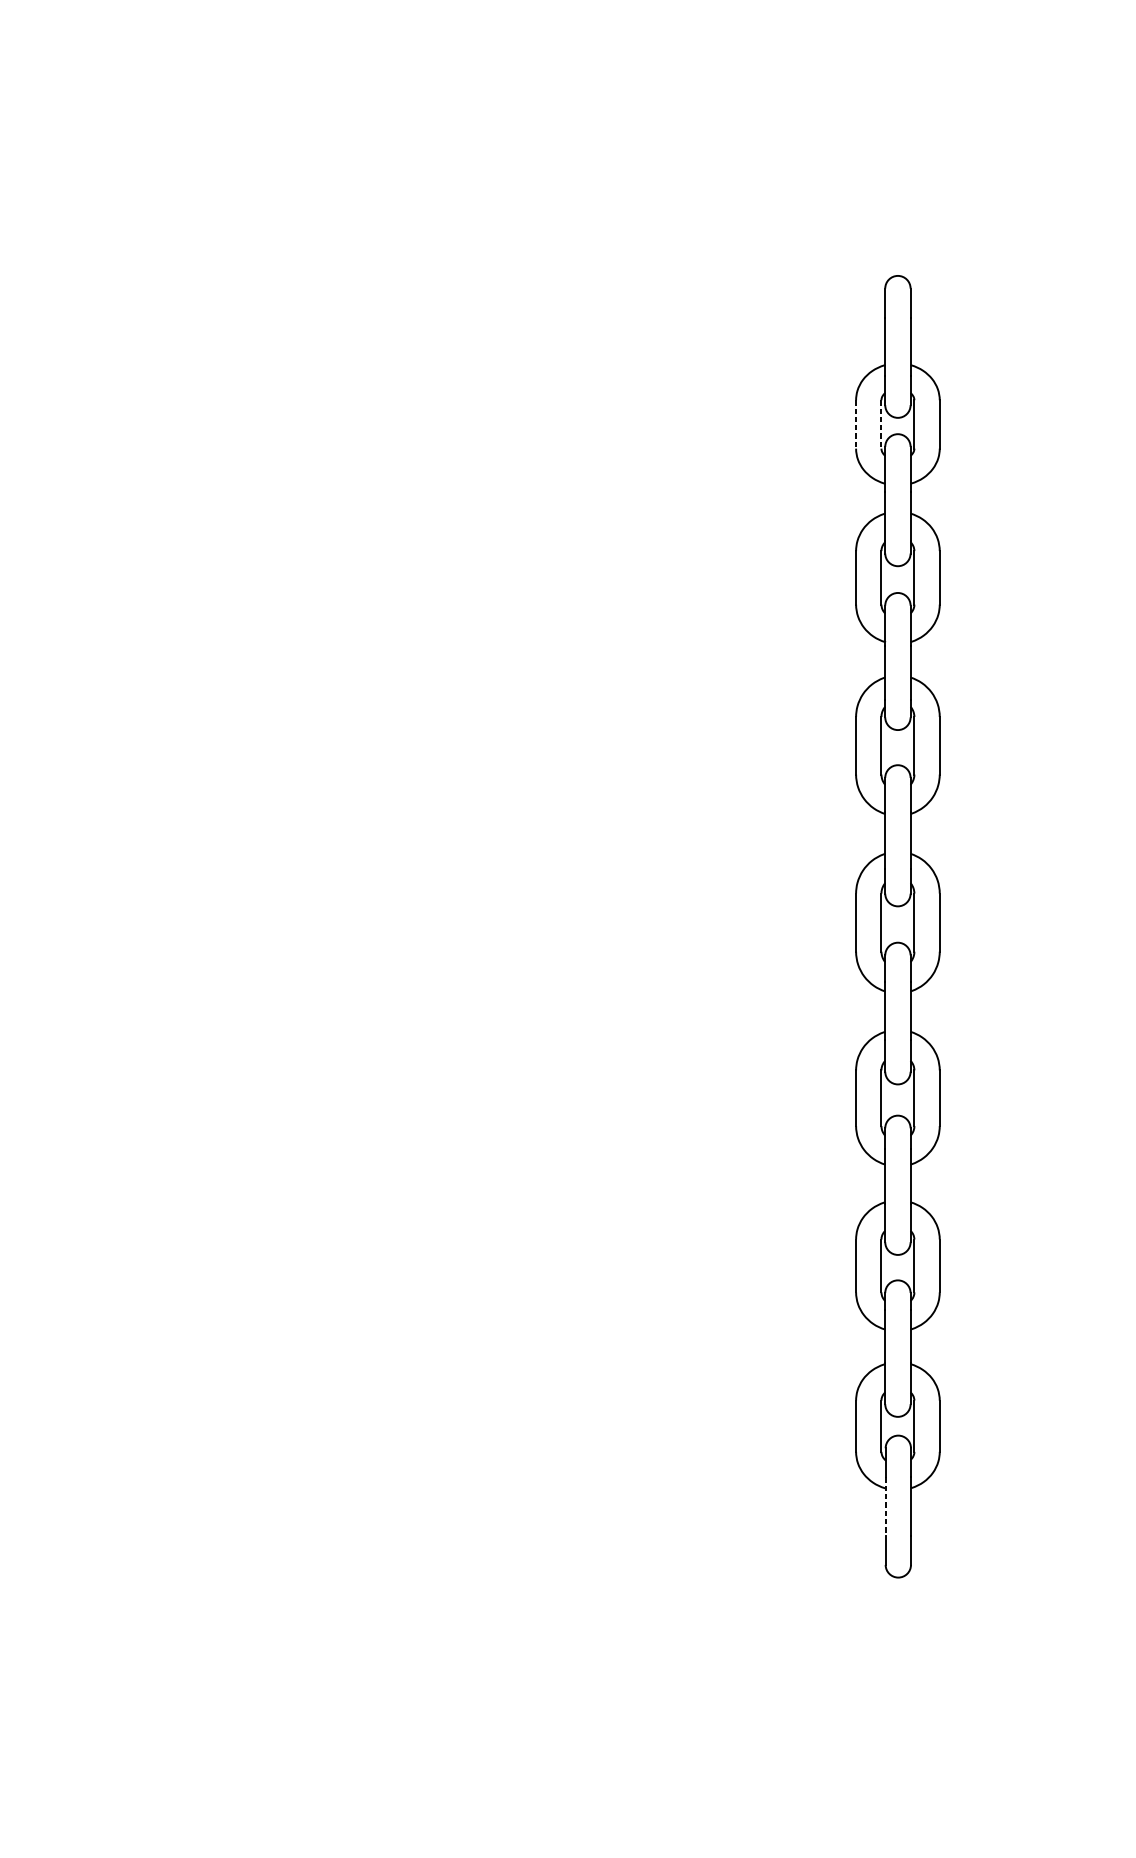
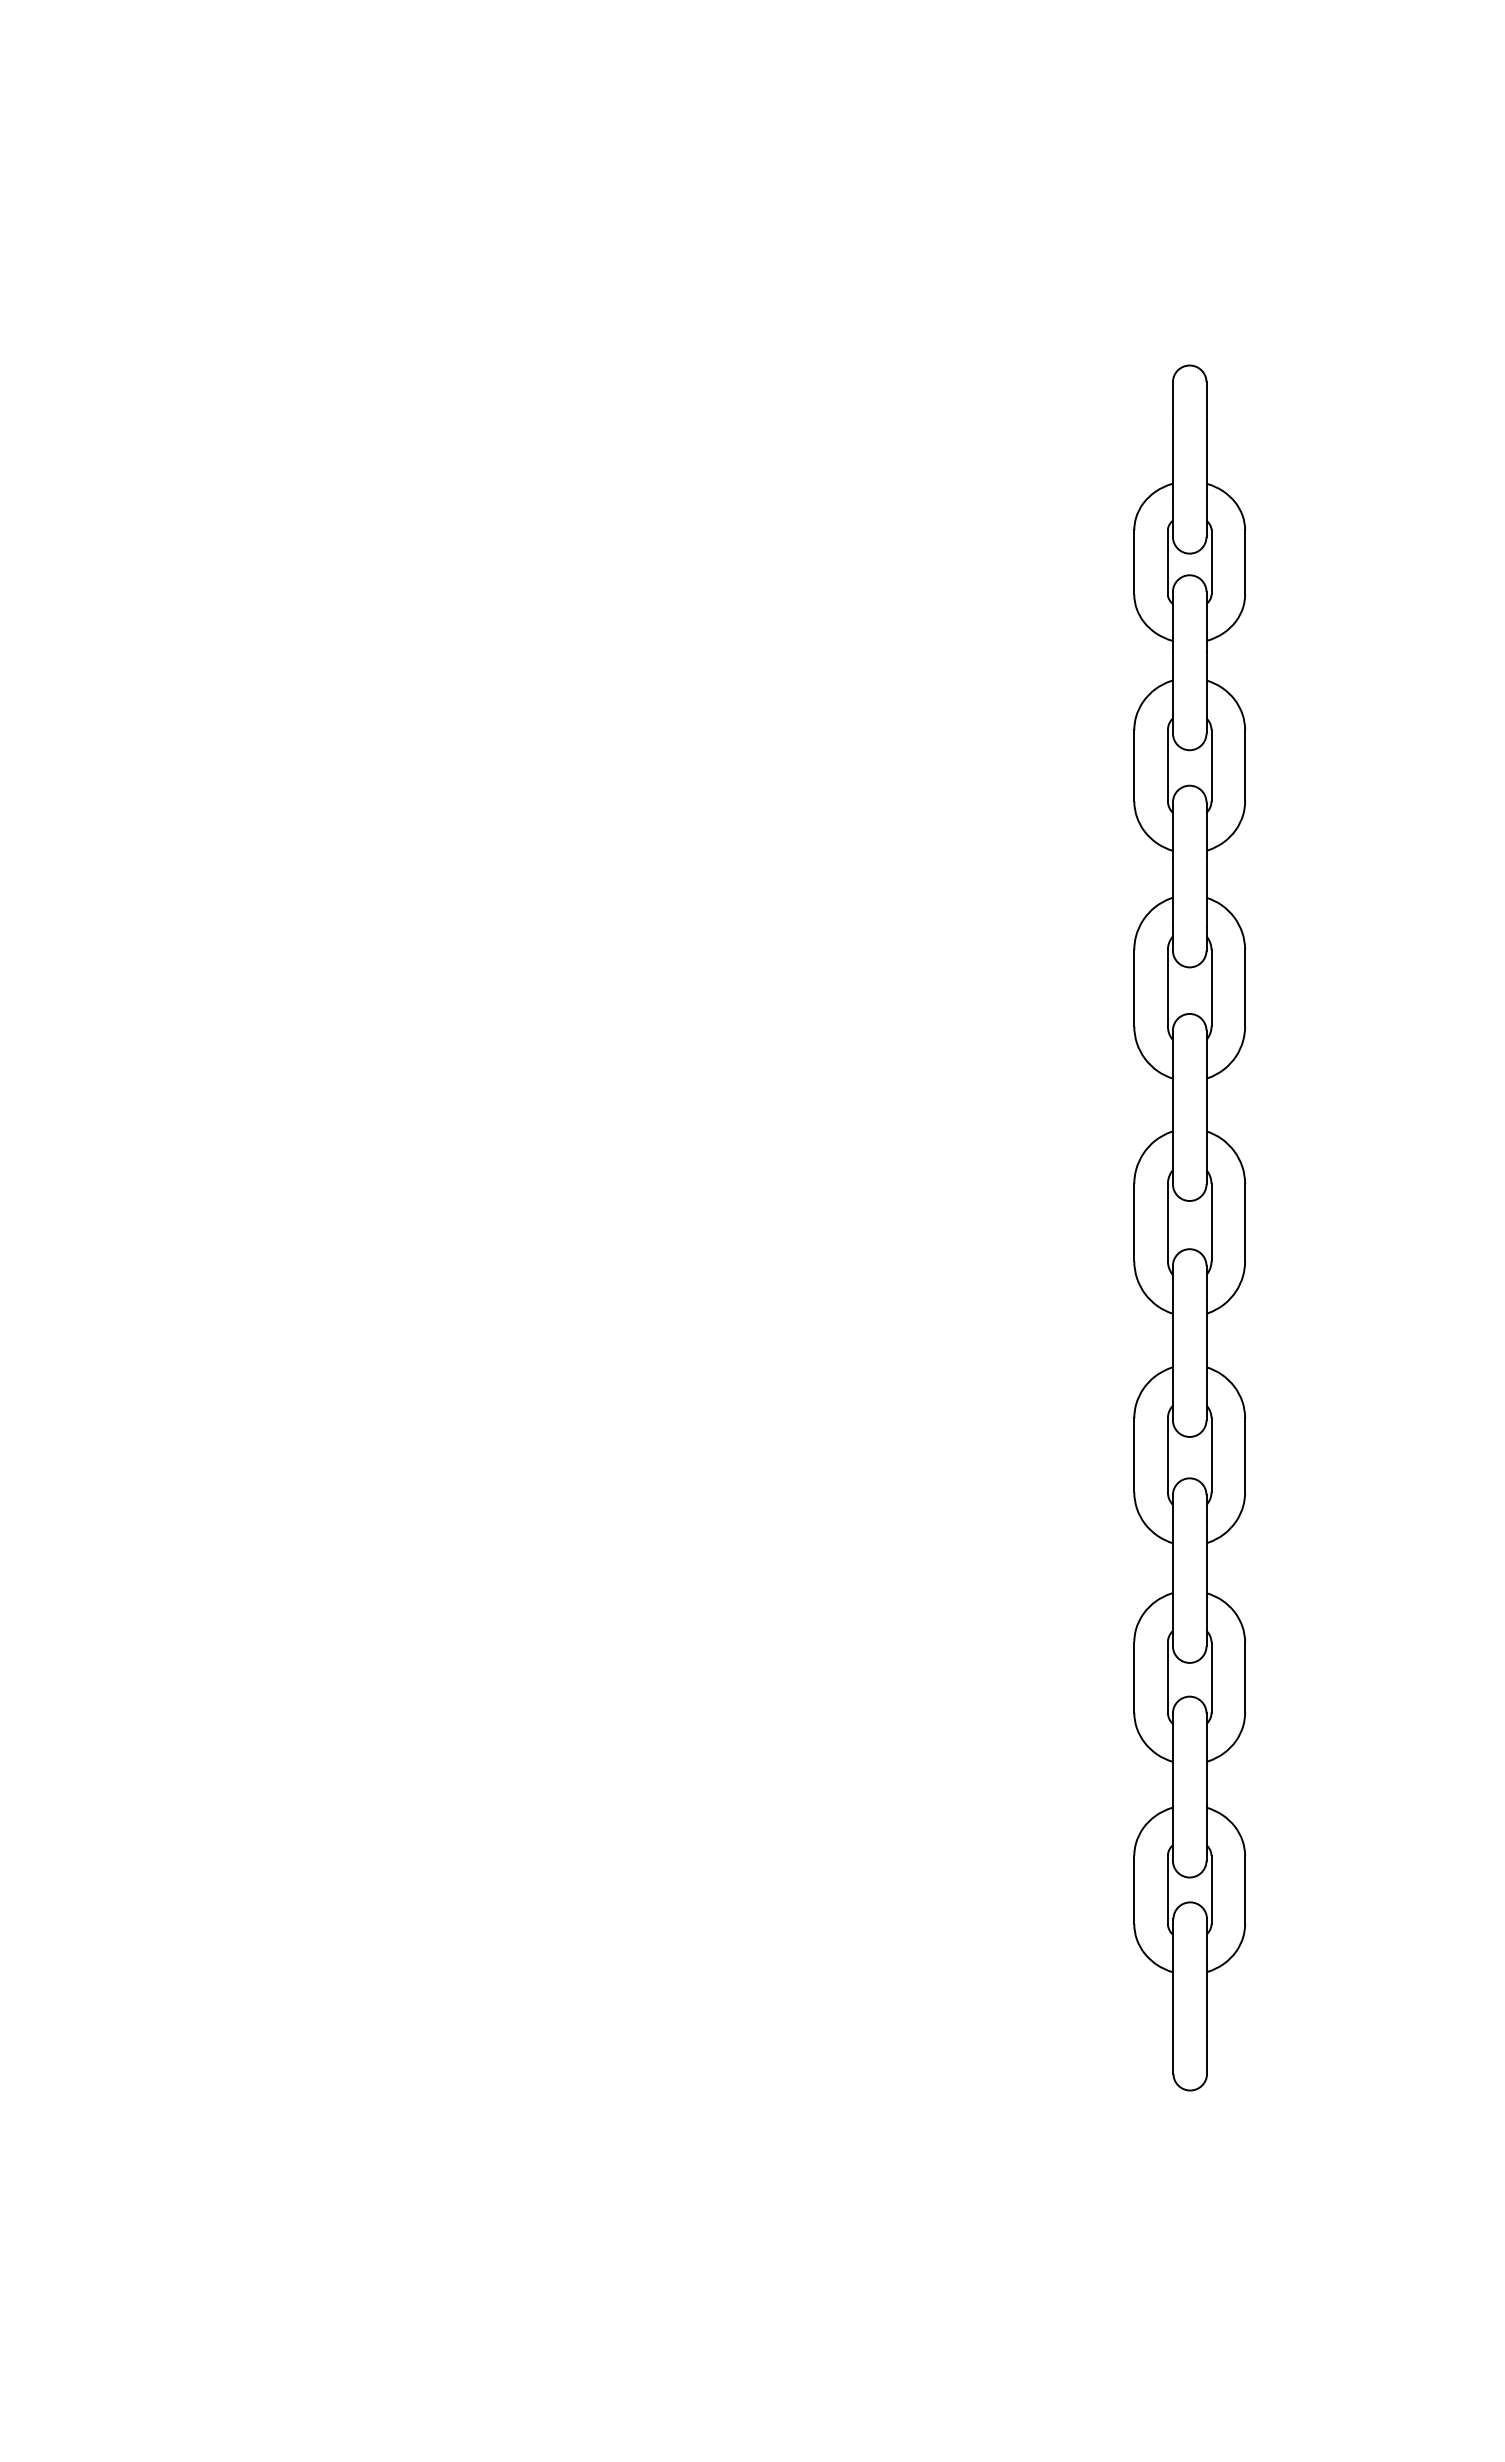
line: (856, 424) -> (1134, 562), dashed -> solid
line: (881, 424) -> (1167, 562), dashed -> solid
line: (885, 1506) -> (1173, 1996), dashed -> solid

